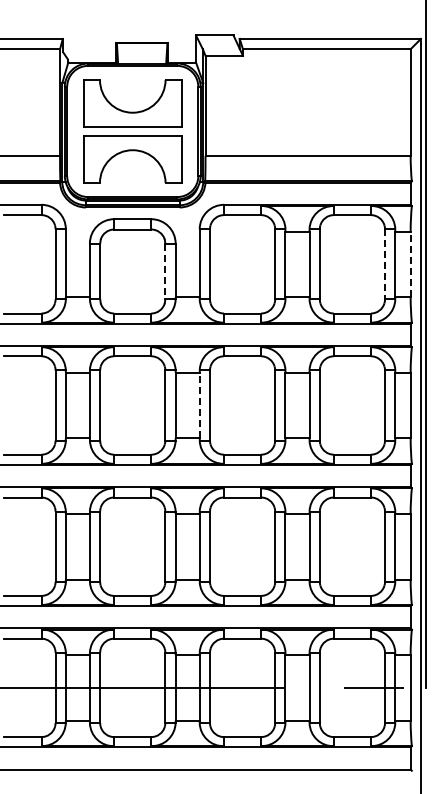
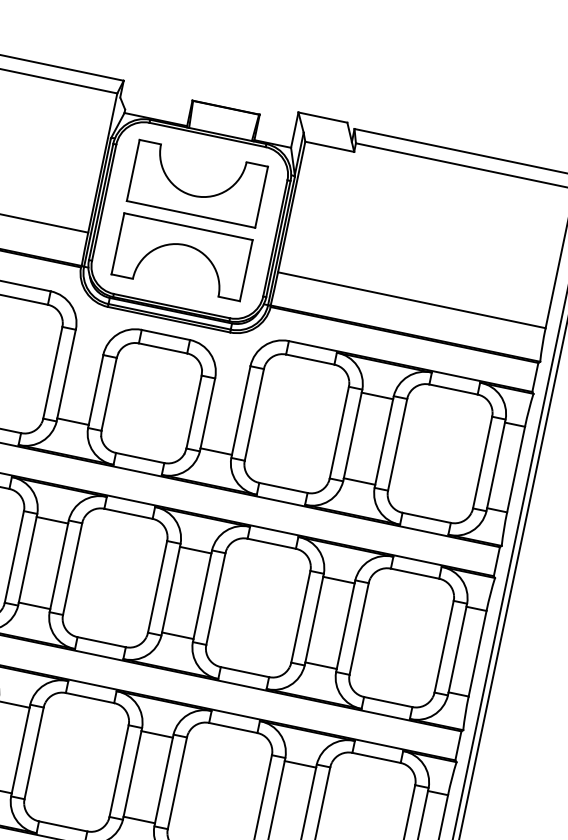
line: (384, 264) -> (481, 462), dashed -> solid
line: (410, 264) -> (515, 469), dashed -> solid
line: (165, 271) -> (194, 412), dashed -> solid
line: (199, 405) -> (202, 596), dashed -> solid

